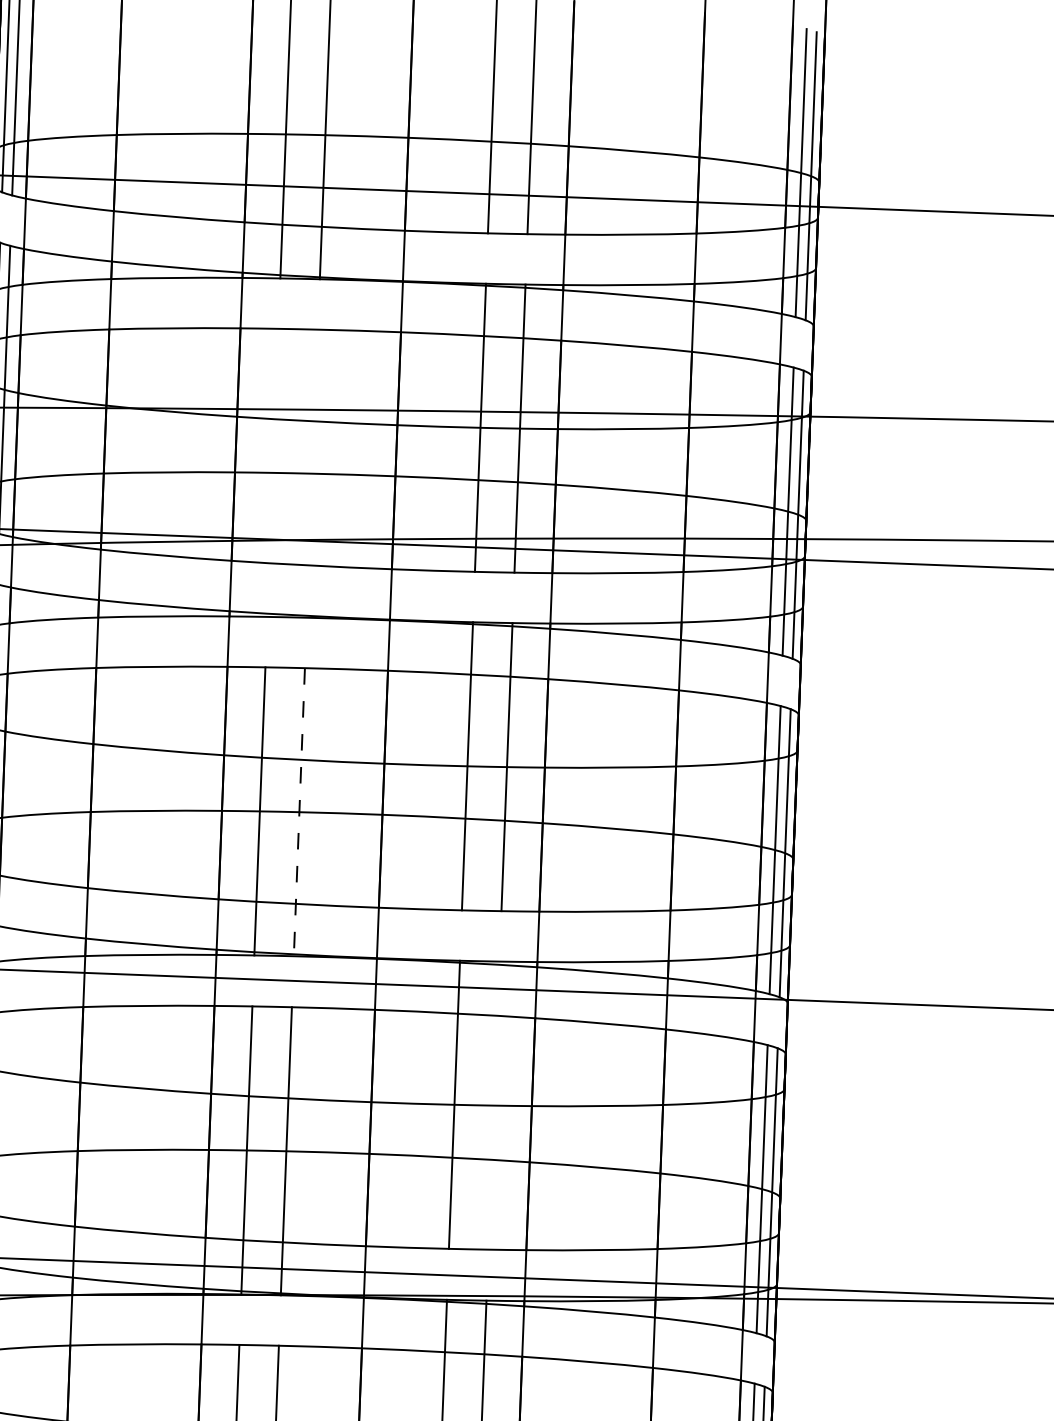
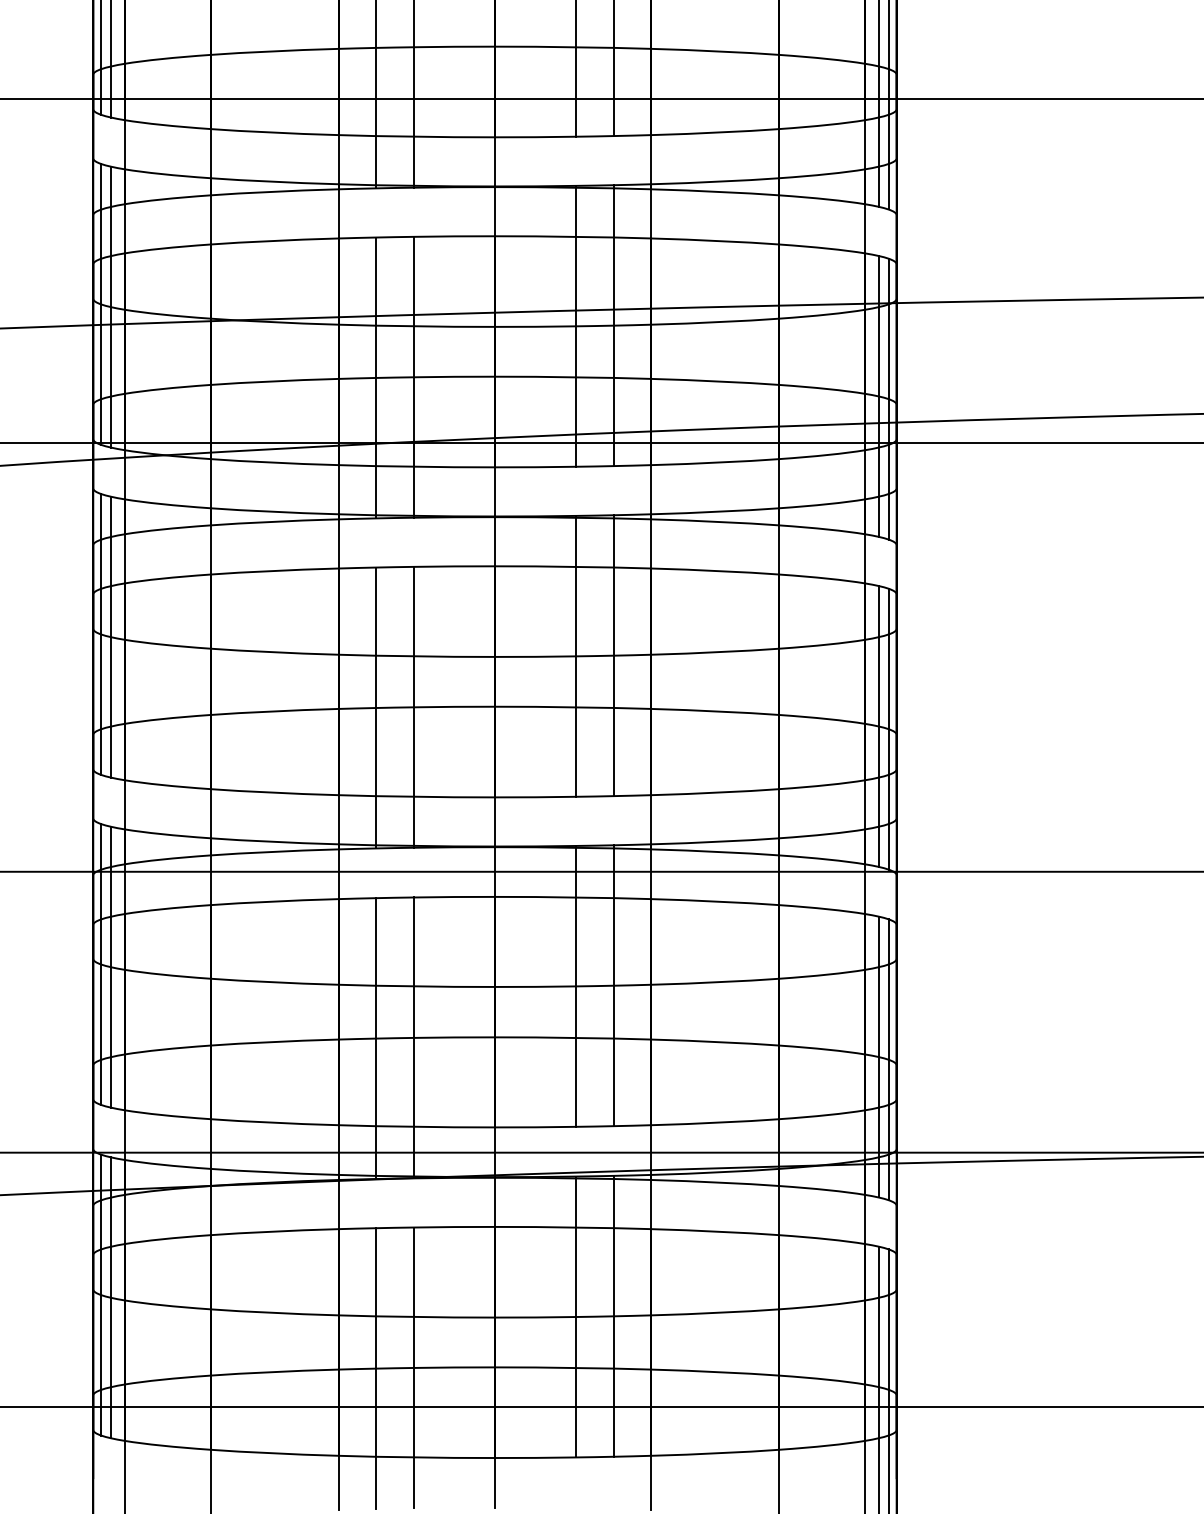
line: (272, 472) -> (375, 377), added
line: (312, 472) -> (414, 376), added
line: (299, 812) -> (414, 707), dashed -> solid
line: (494, 1105) -> (614, 985), added

